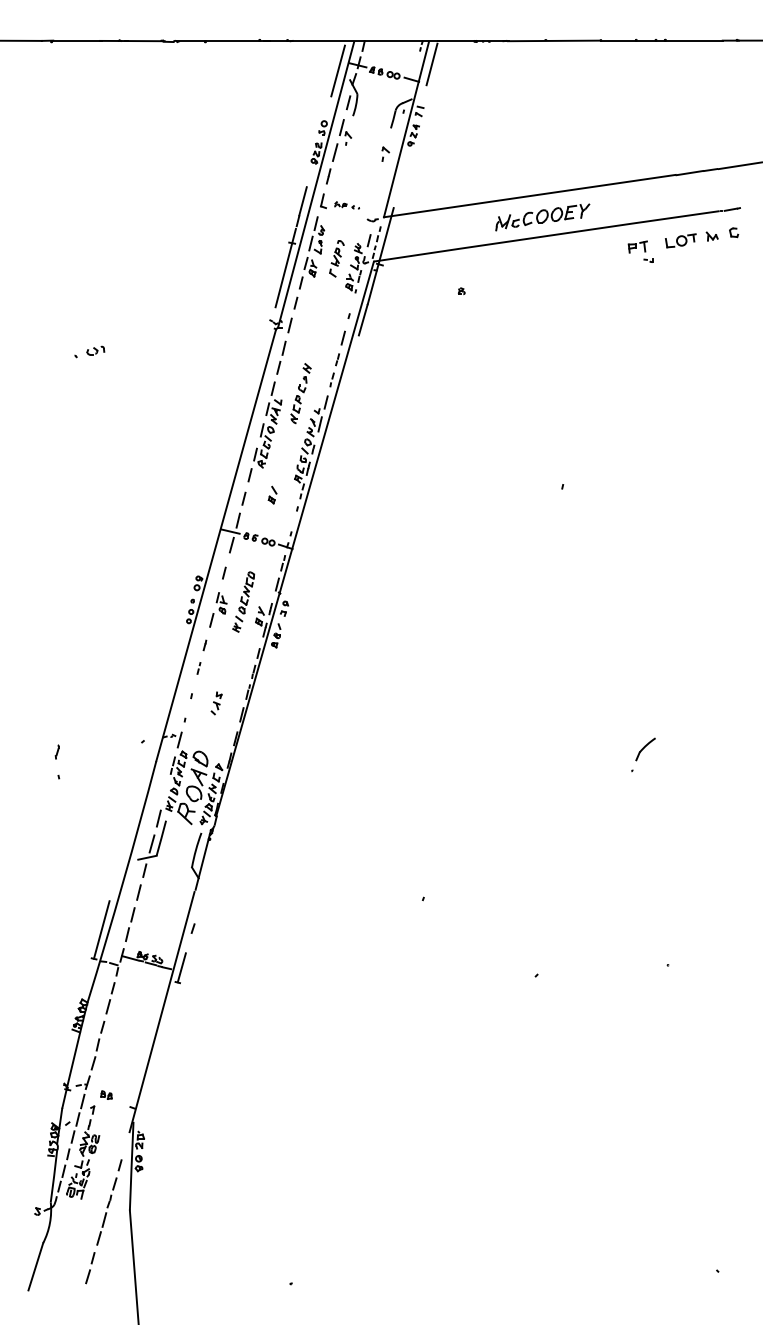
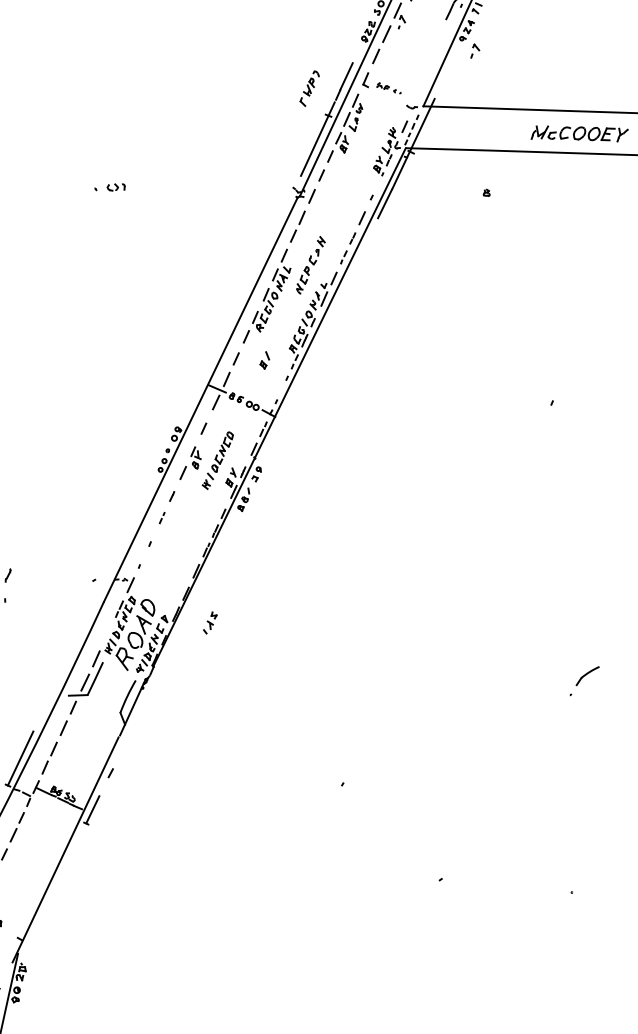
part: (385, 153) -> (475, 50), moved
part: (336, 258) -> (309, 88), moved
part: (216, 703) -> (210, 623), moved

